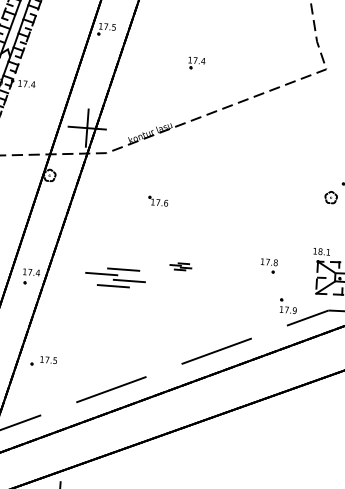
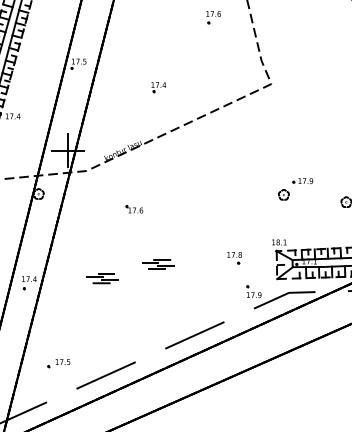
part: (181, 266) -> (158, 264), size x1.67
part: (115, 277) -> (102, 278), size x0.62
part: (43, 361) -> (58, 363), moved

